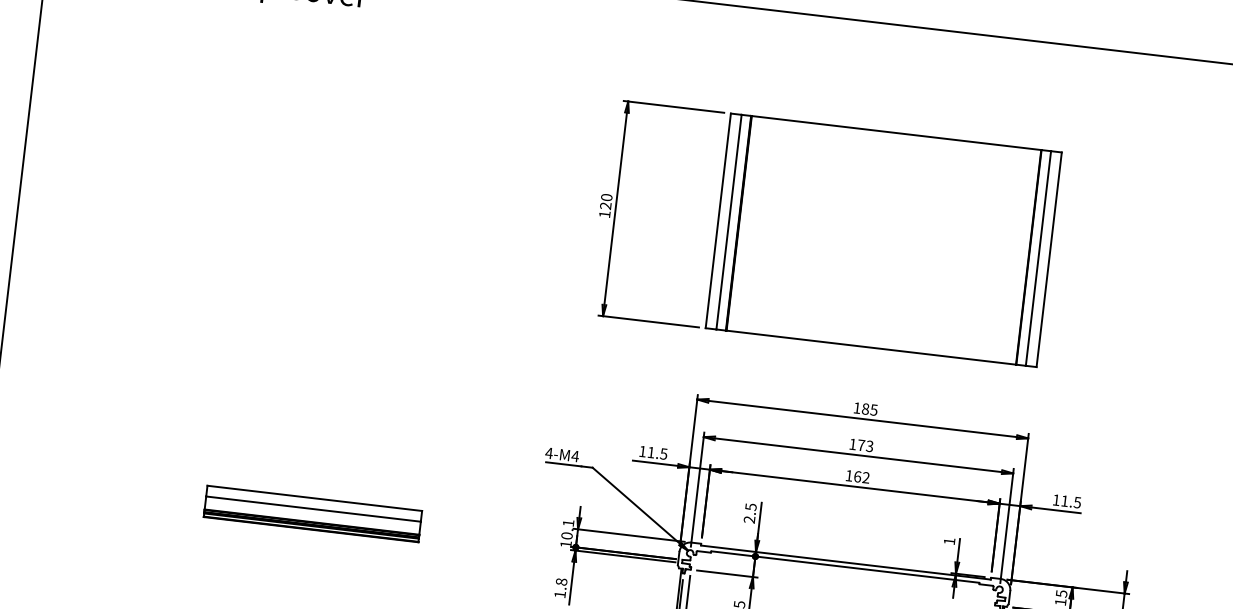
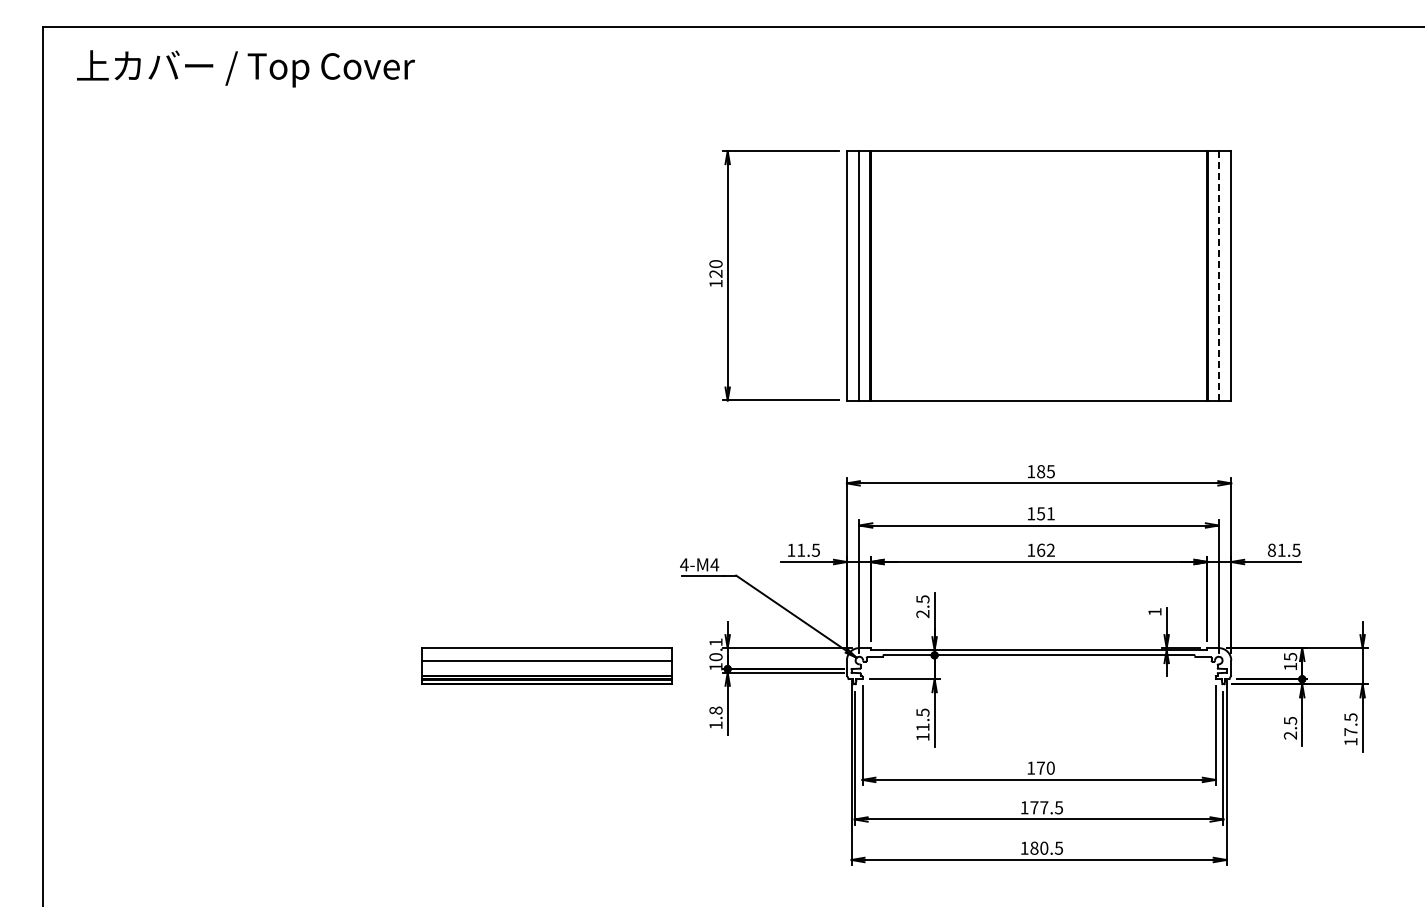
line: (1038, 258) -> (1218, 275), solid -> dashed
text: (865, 445) -> (1045, 513), 173 -> 151
text: (1056, 499) -> (1271, 549), 11.5 -> 81.5
part: (312, 513) -> (546, 665), moved

